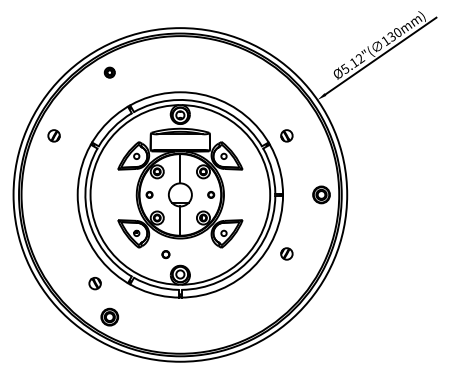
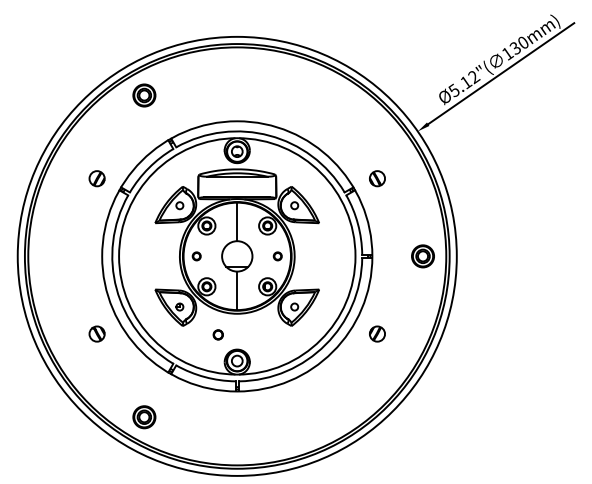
part: (109, 72) -> (144, 95), size x1.67
part: (53, 135) -> (96, 178), moved
part: (94, 283) -> (96, 333), moved

